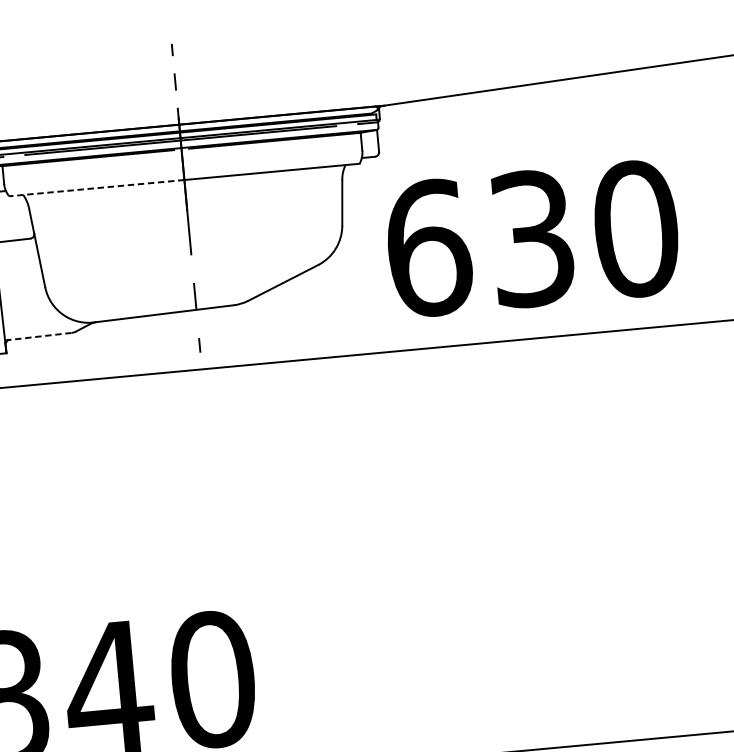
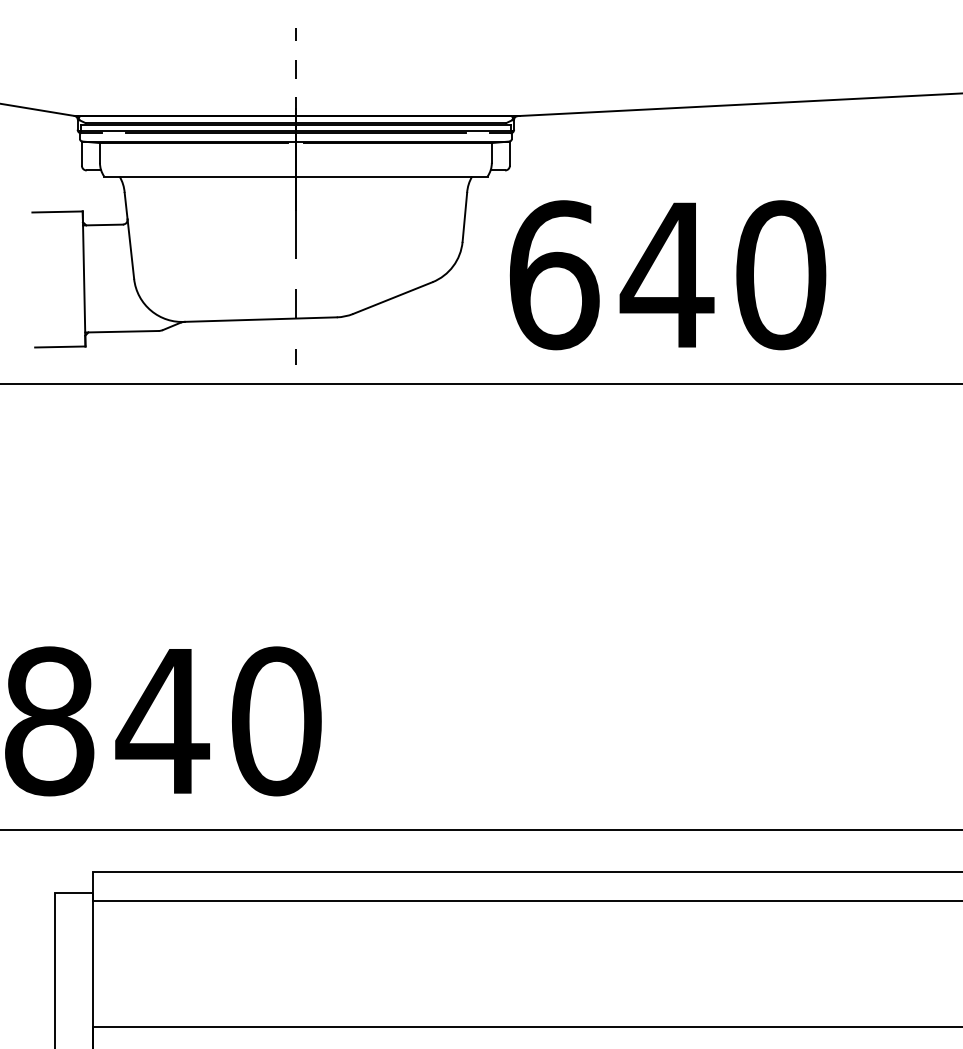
line: (97, 188) -> (200, 176), dashed -> solid
text: (531, 239) -> (666, 275), 630 -> 640
line: (38, 336) -> (121, 331), dashed -> solid

